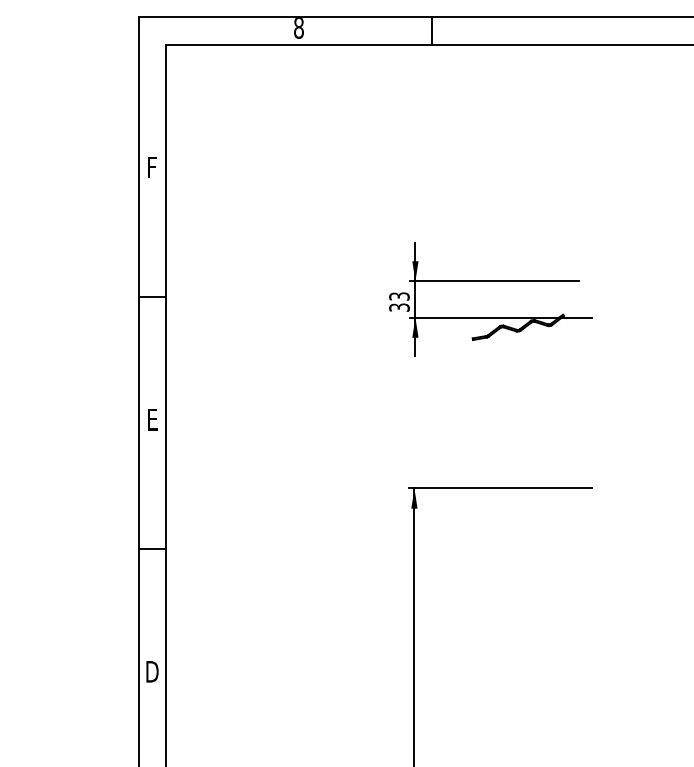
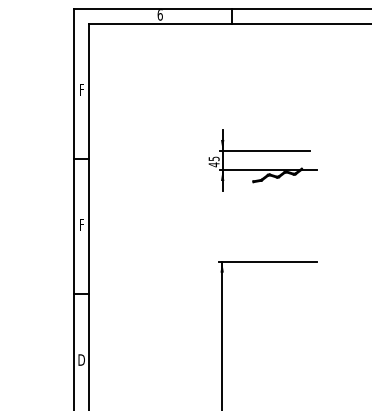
text: (297, 29) -> (159, 15), 8 -> 6
text: (398, 301) -> (213, 161), 33 -> 45
text: (152, 418) -> (81, 224), E -> F

